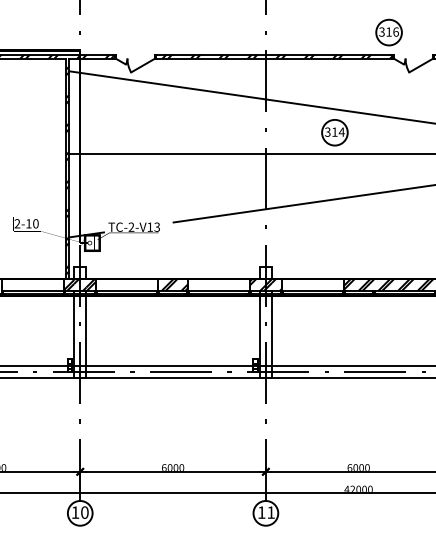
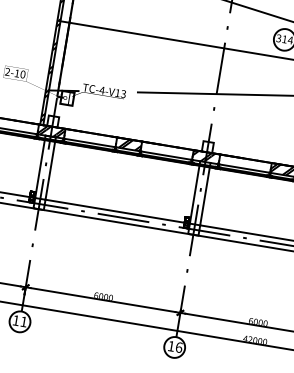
text: (131, 226) -> (102, 89), -2-V13 -> -4-V13
text: (84, 512) -> (23, 321), 10 -> 11
text: (271, 512) -> (179, 347), 11 -> 16

